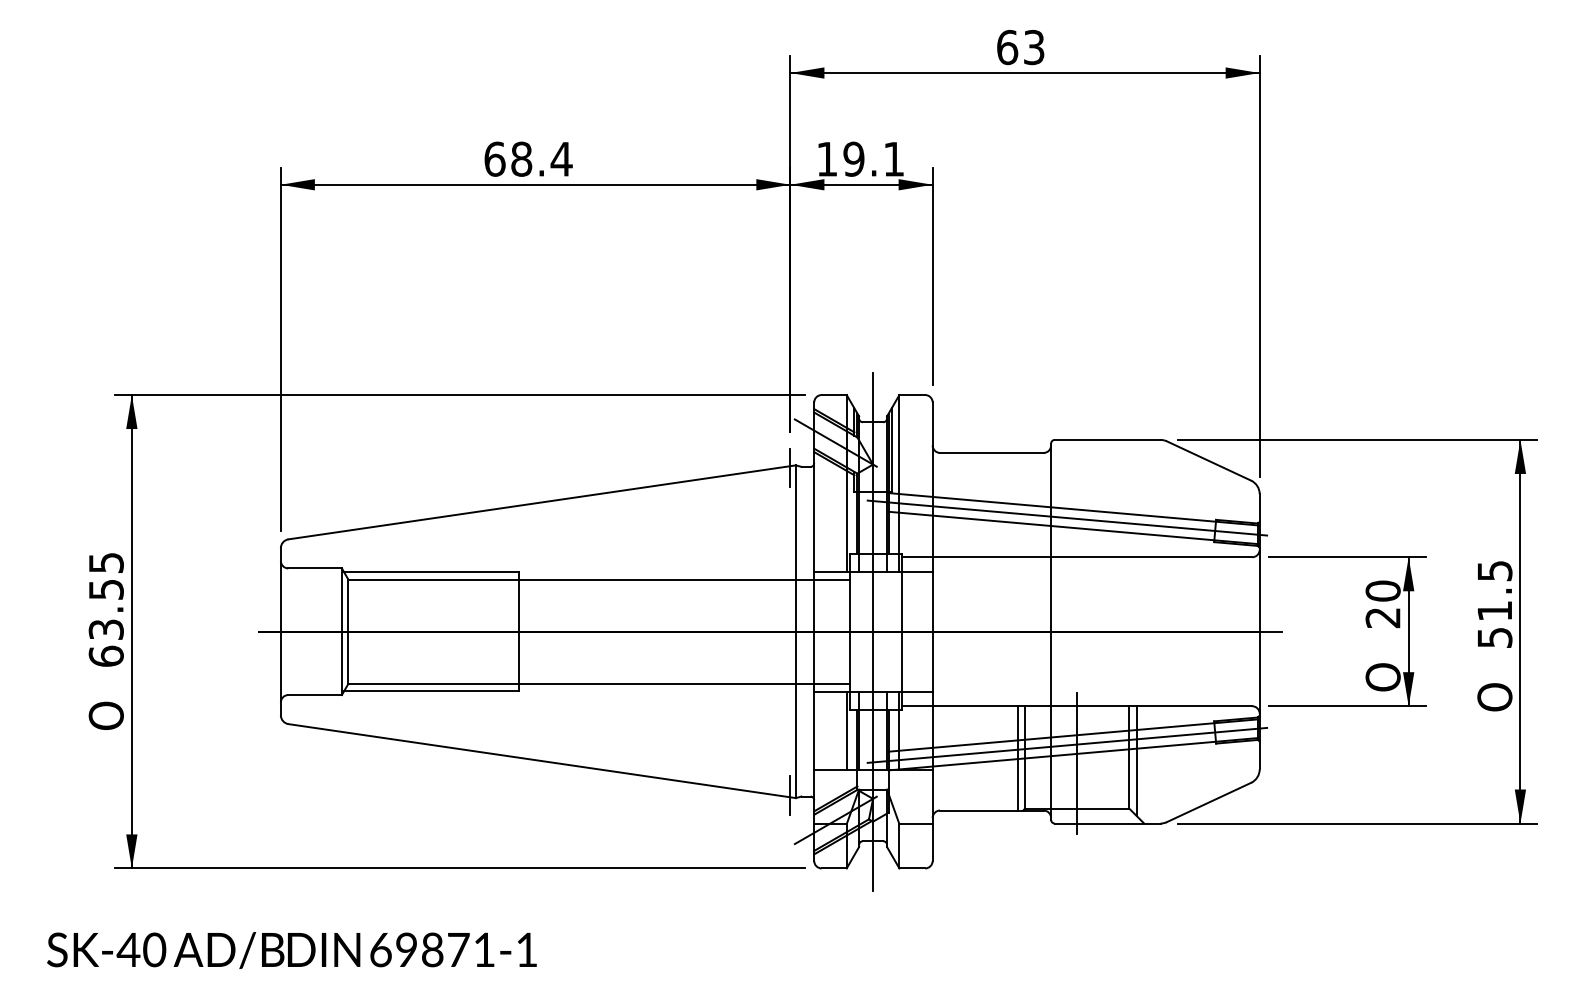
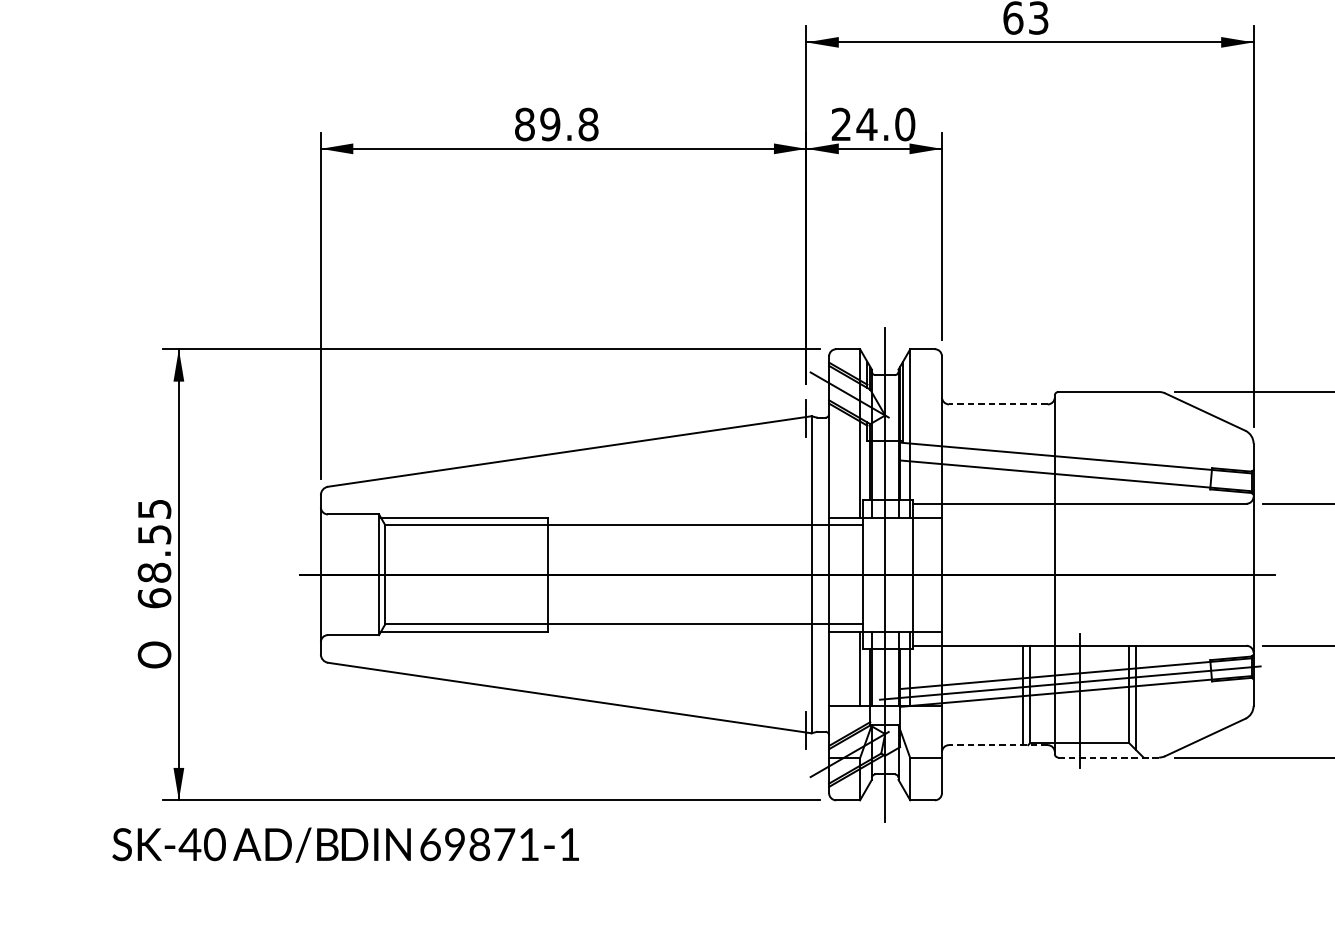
text: (528, 158) -> (556, 123), 68.4 -> 89.8
text: (860, 158) -> (873, 123), 19.1 -> 24.0
line: (991, 452) -> (998, 403), solid -> dashed
line: (1067, 517) -> (1070, 465), removed
text: (105, 629) -> (153, 572), 63.55 -> 68.55
line: (991, 810) -> (998, 745), solid -> dashed
line: (1107, 823) -> (1108, 757), solid -> dashed
text: (291, 950) -> (345, 845), moved

